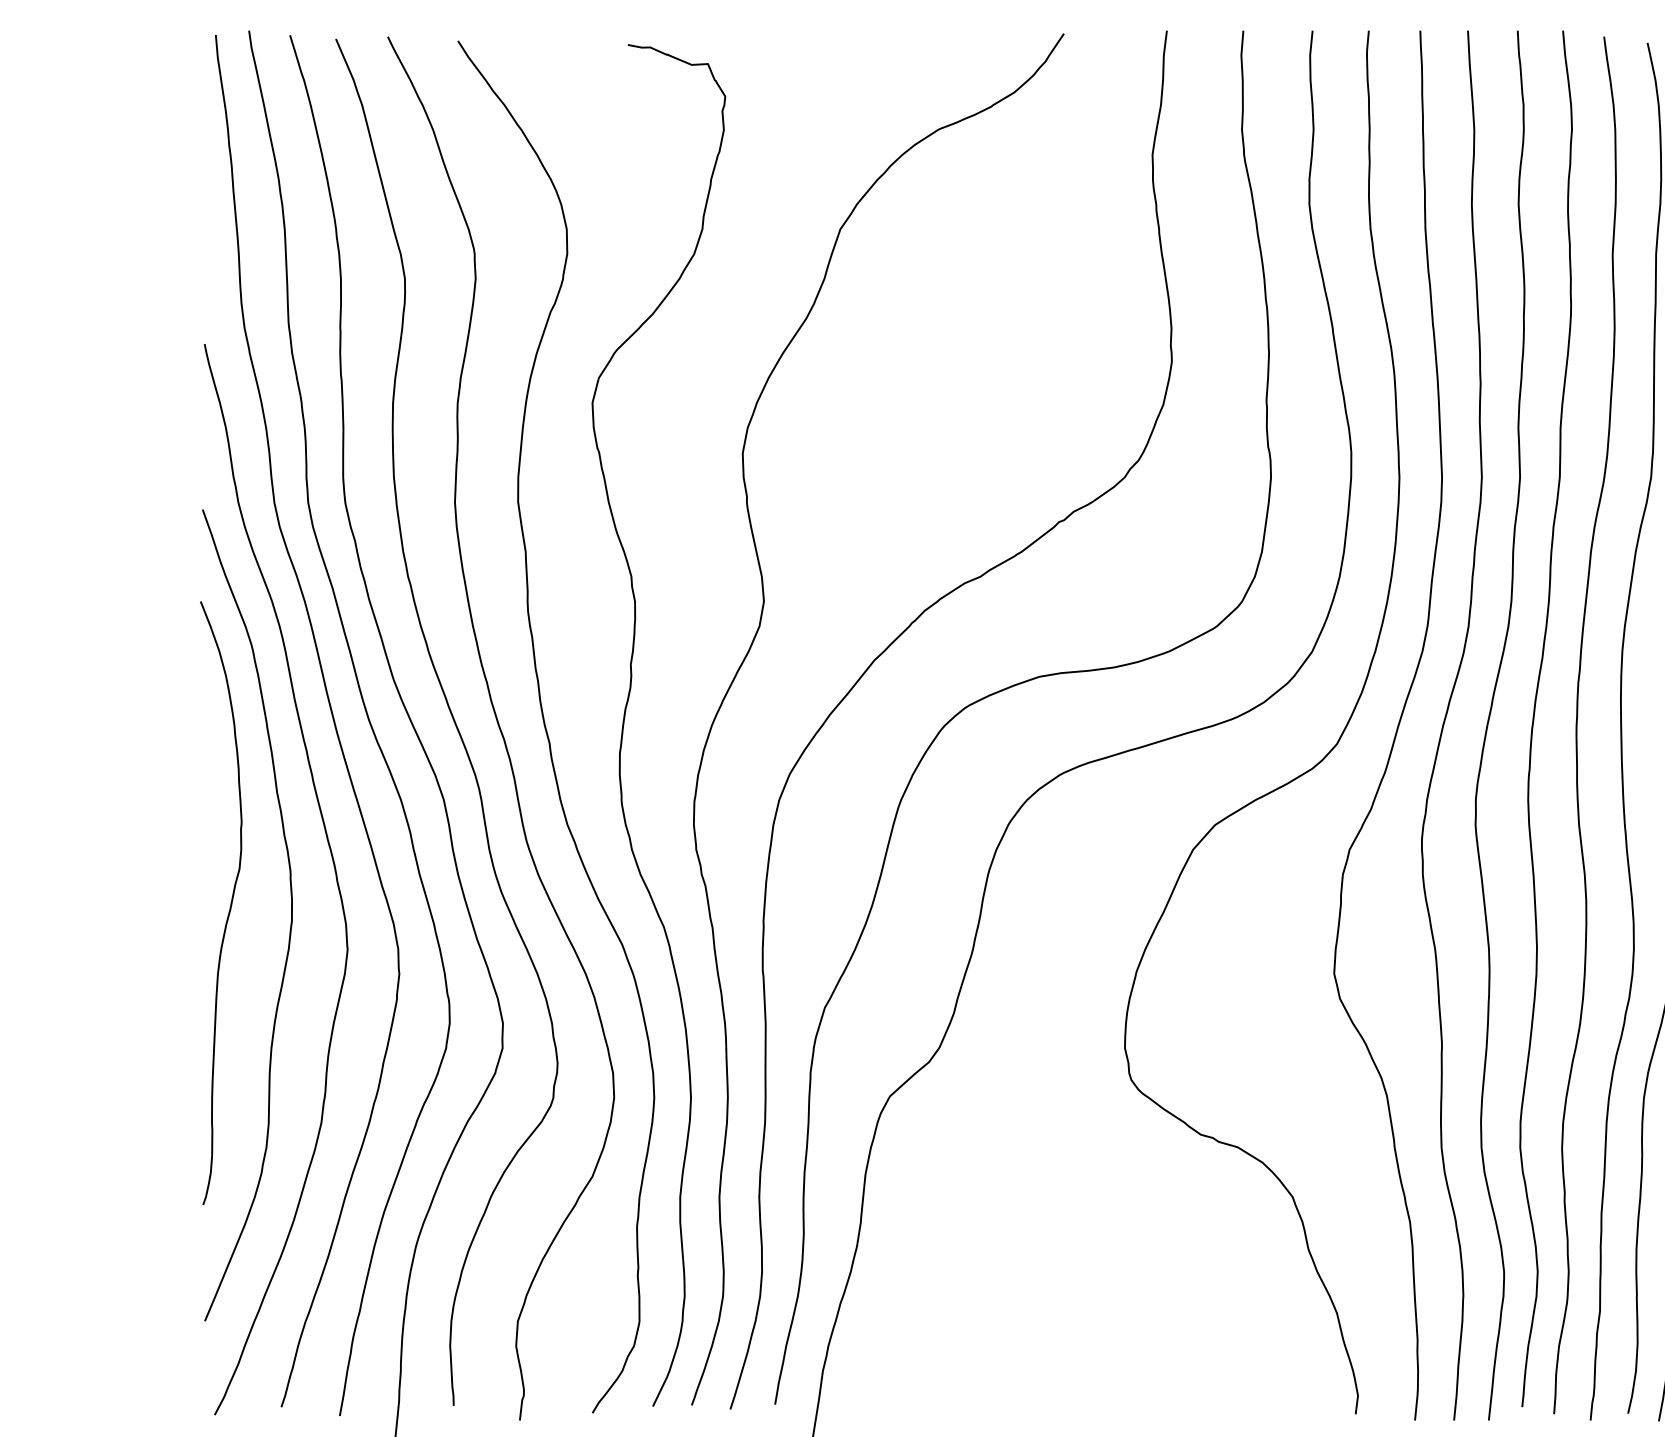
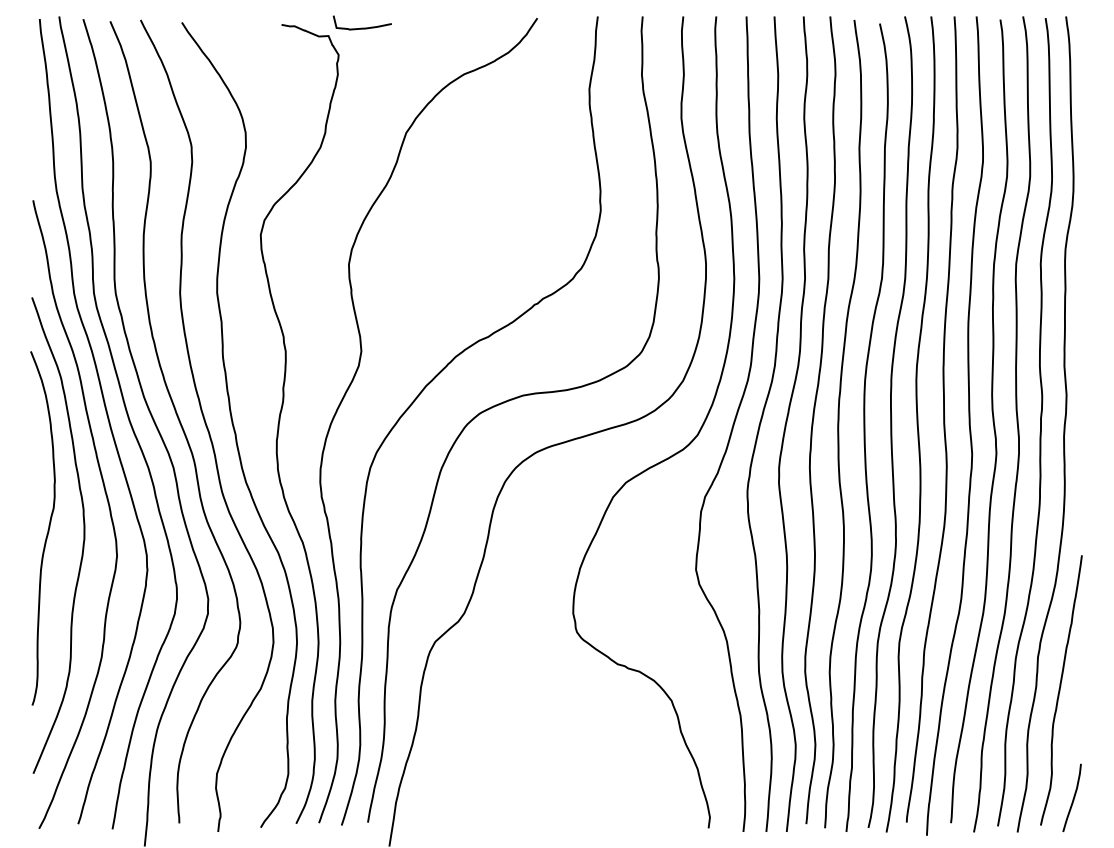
curve: (764, 49) -> (361, 27), added

